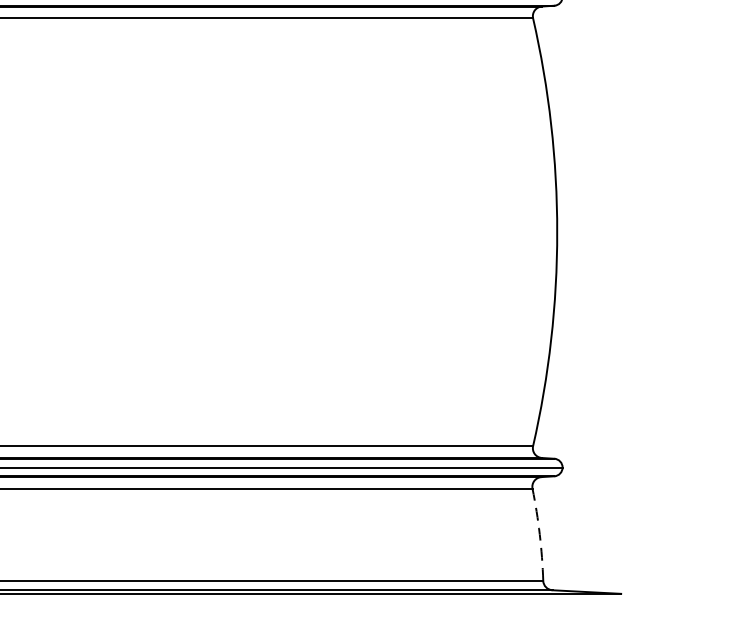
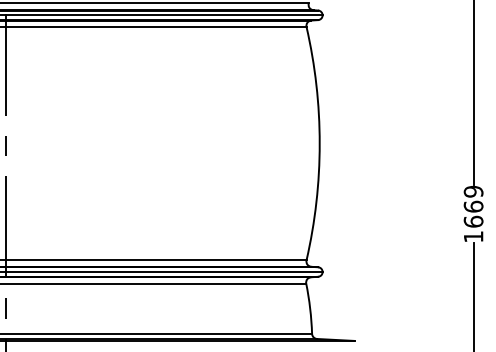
arc: (540, 534) -> (310, 308), dashed -> solid

